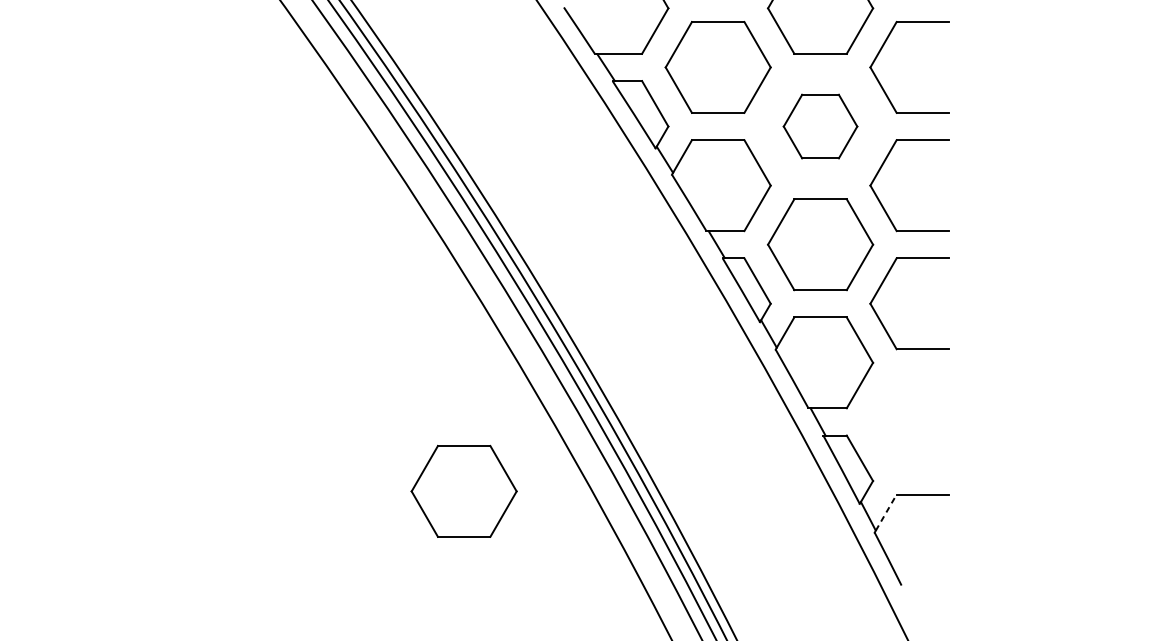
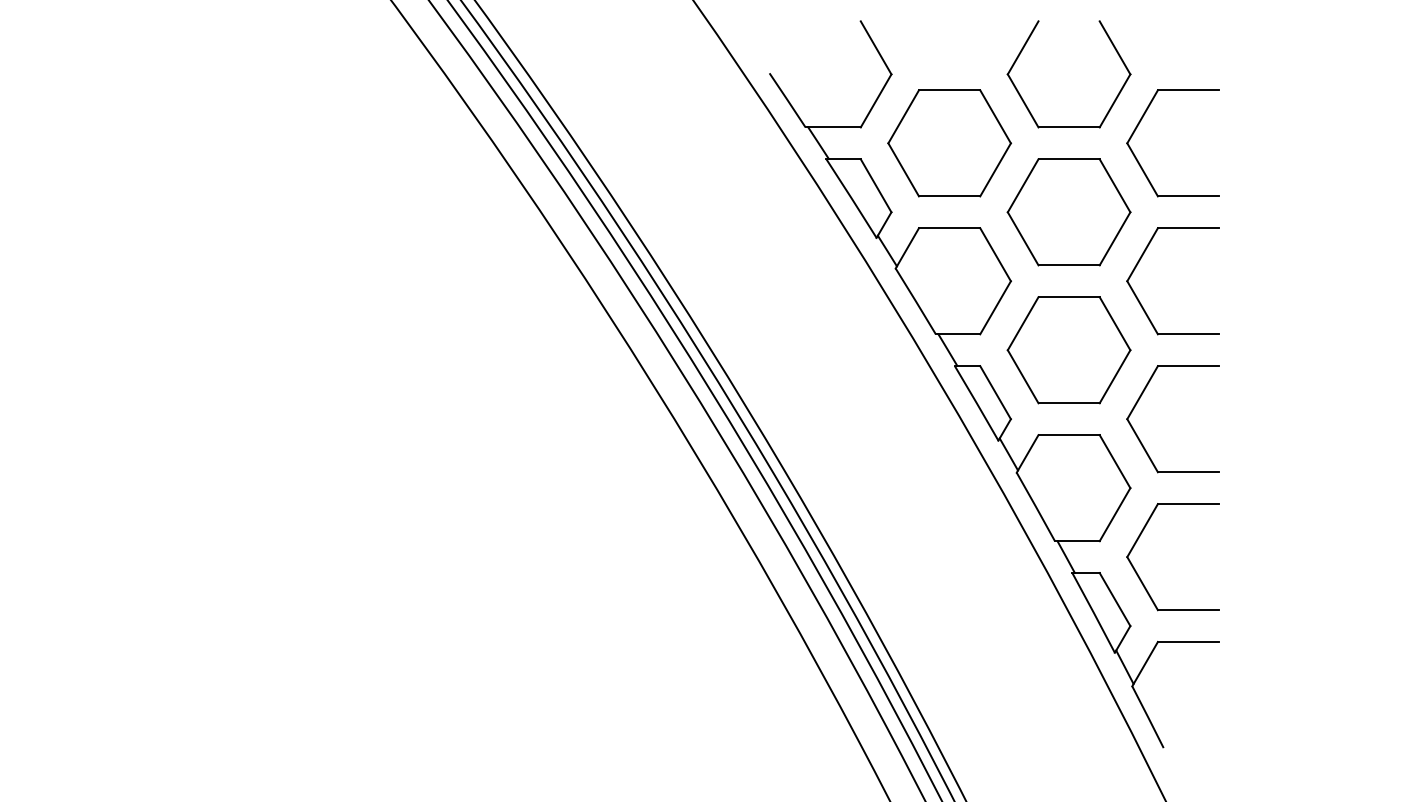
part: (820, 126) -> (1068, 212), size x1.43
part: (881, 439) -> (1140, 577), added
part: (463, 491) -> (652, 638), removed
line: (886, 512) -> (1146, 662), dashed -> solid

